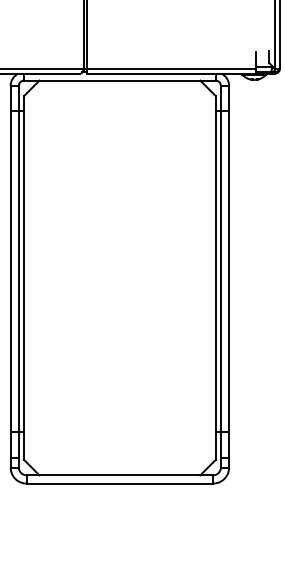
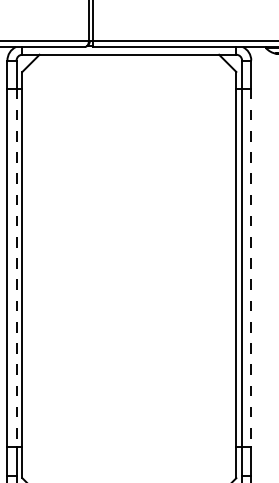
line: (18, 271) -> (16, 267), solid -> dashed
line: (229, 271) -> (251, 267), solid -> dashed

